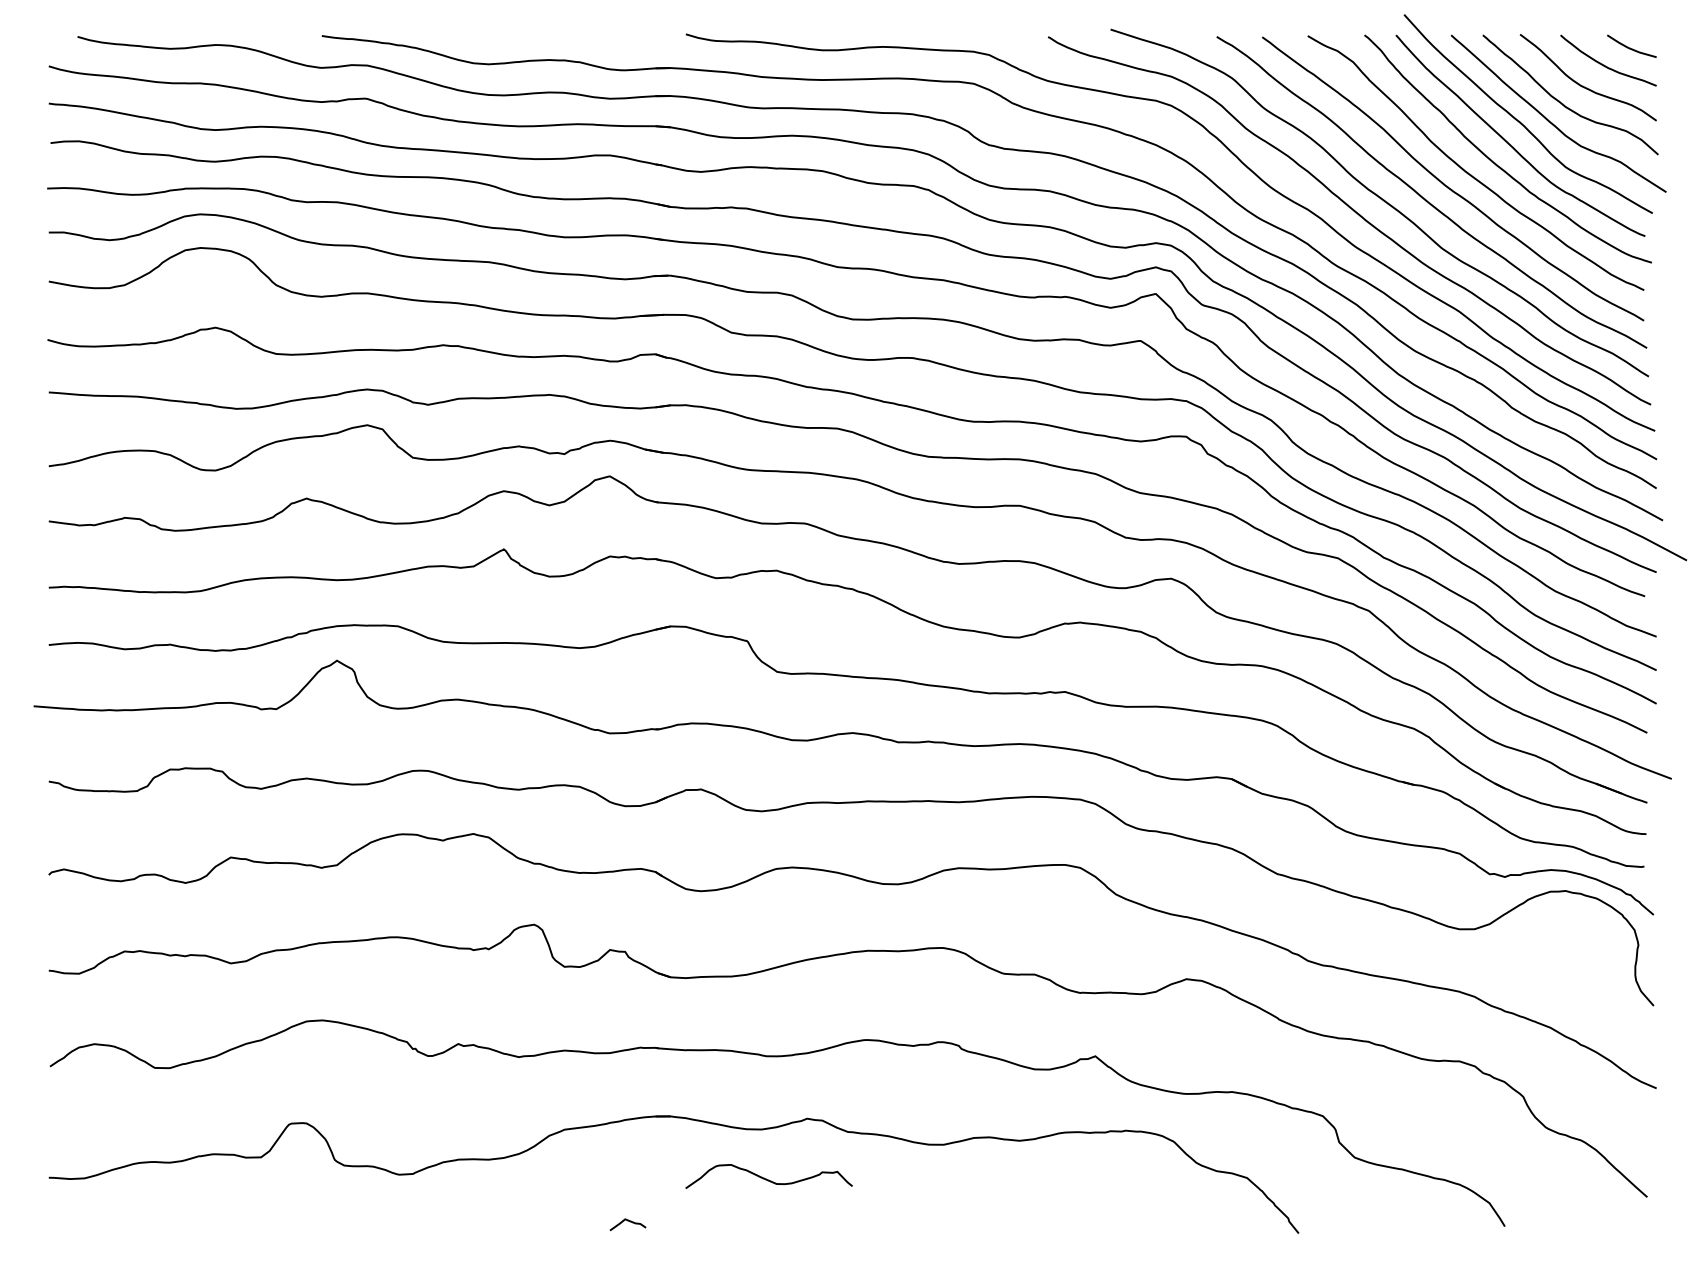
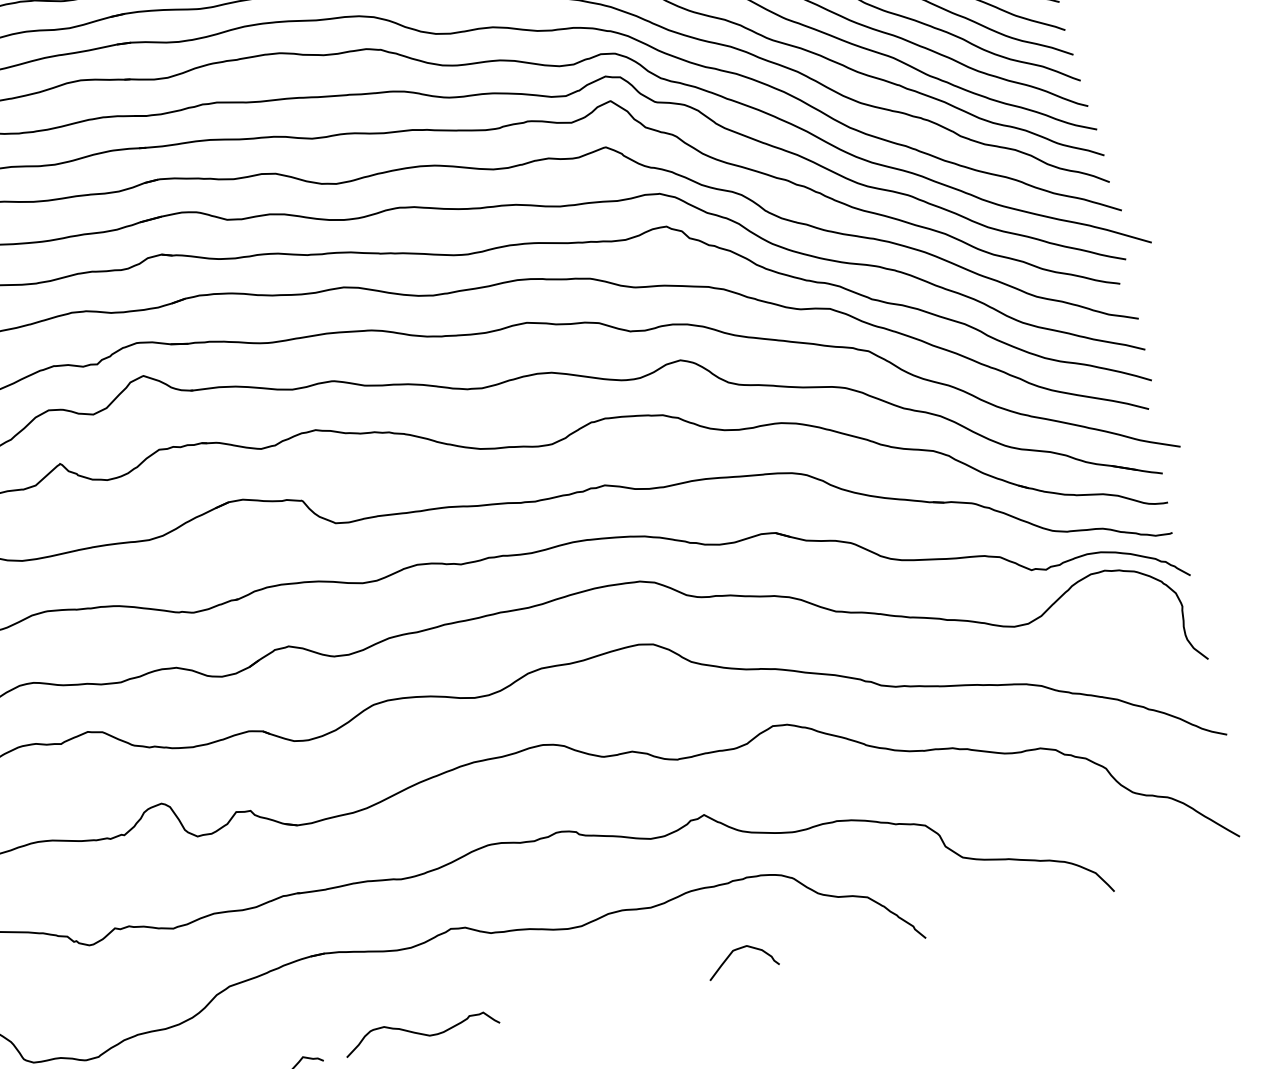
curve: (766, 1178) -> (419, 1032), moved
curve: (1098, 1204) -> (735, 950), added

